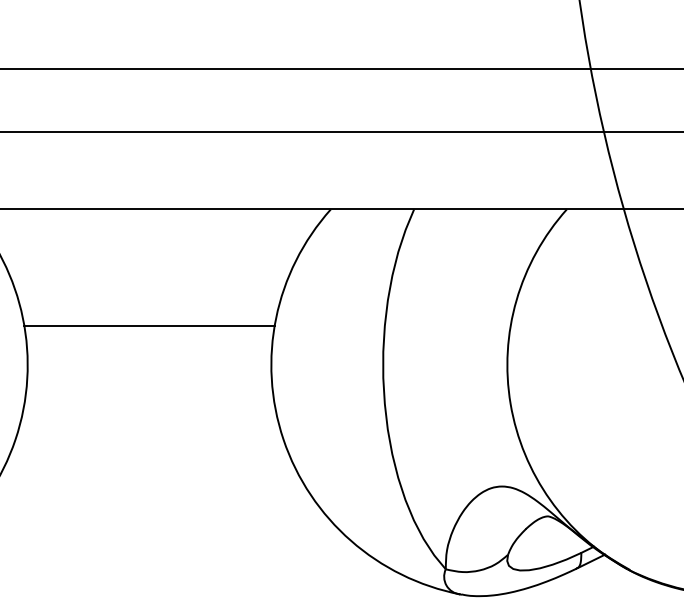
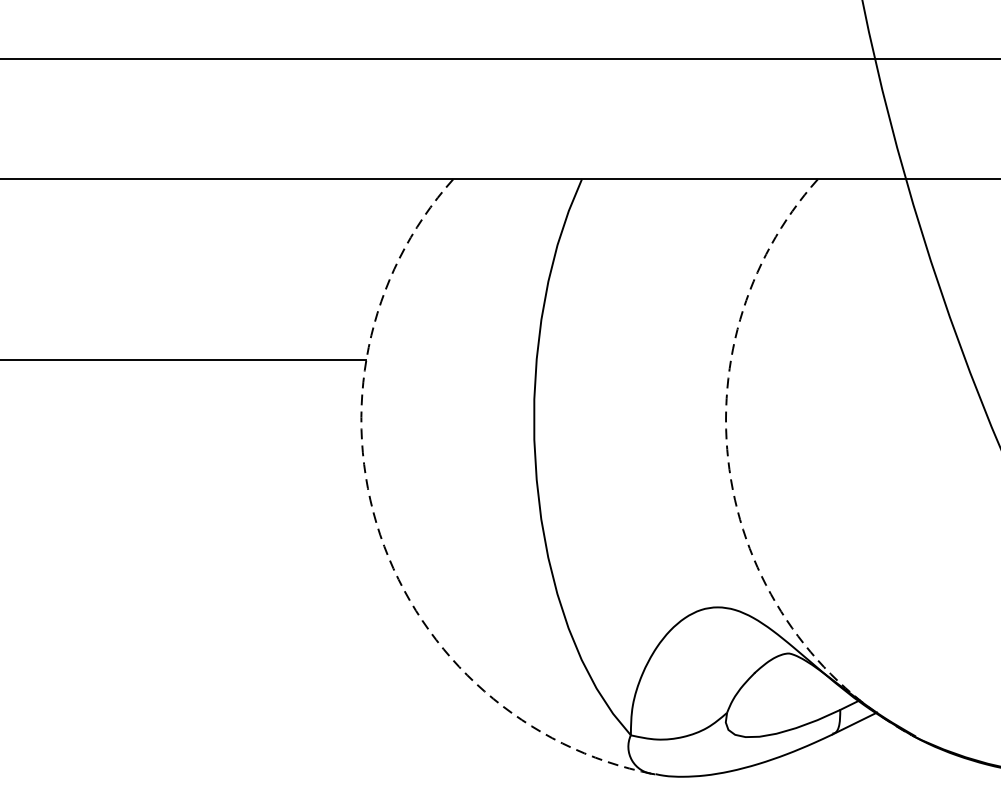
arc: (510, 404) -> (730, 480), solid -> dashed
arc: (283, 439) -> (380, 534), solid -> dashed

